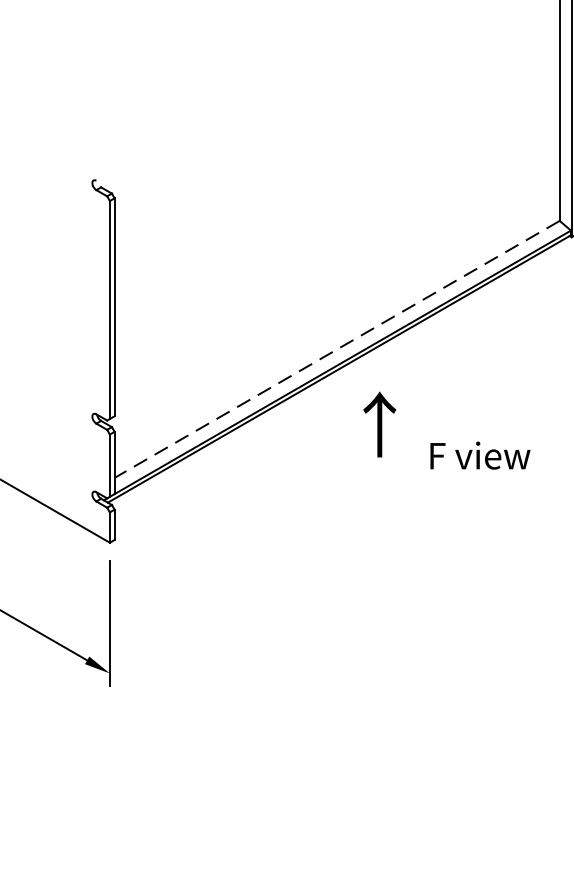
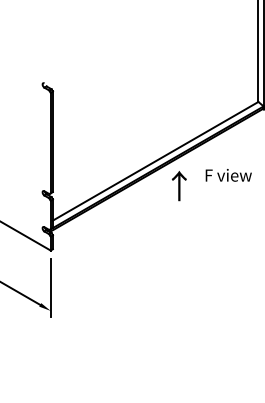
line: (336, 349) -> (155, 161), dashed -> solid
text: (380, 425) -> (179, 186), moved
text: (479, 455) -> (228, 175), moved

